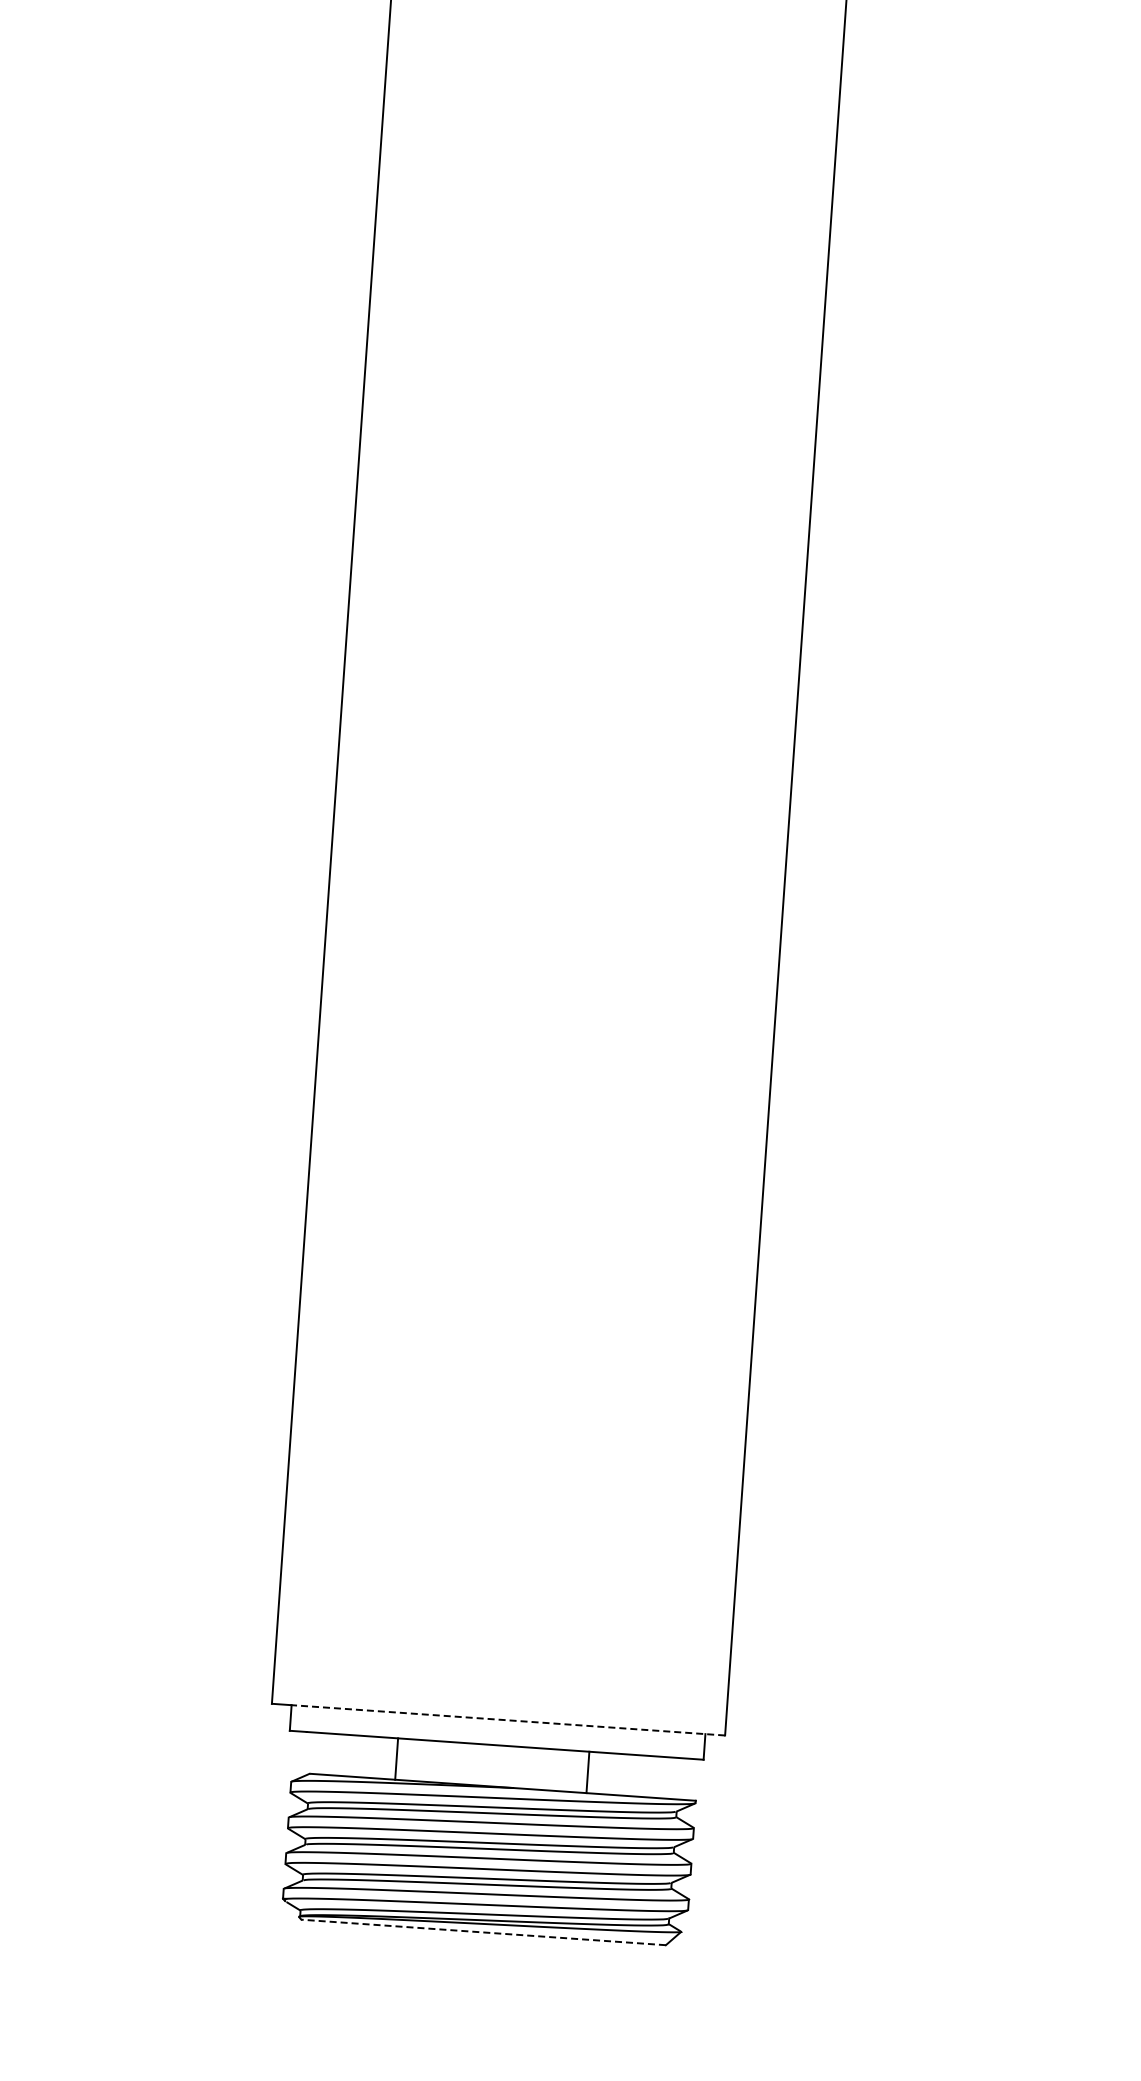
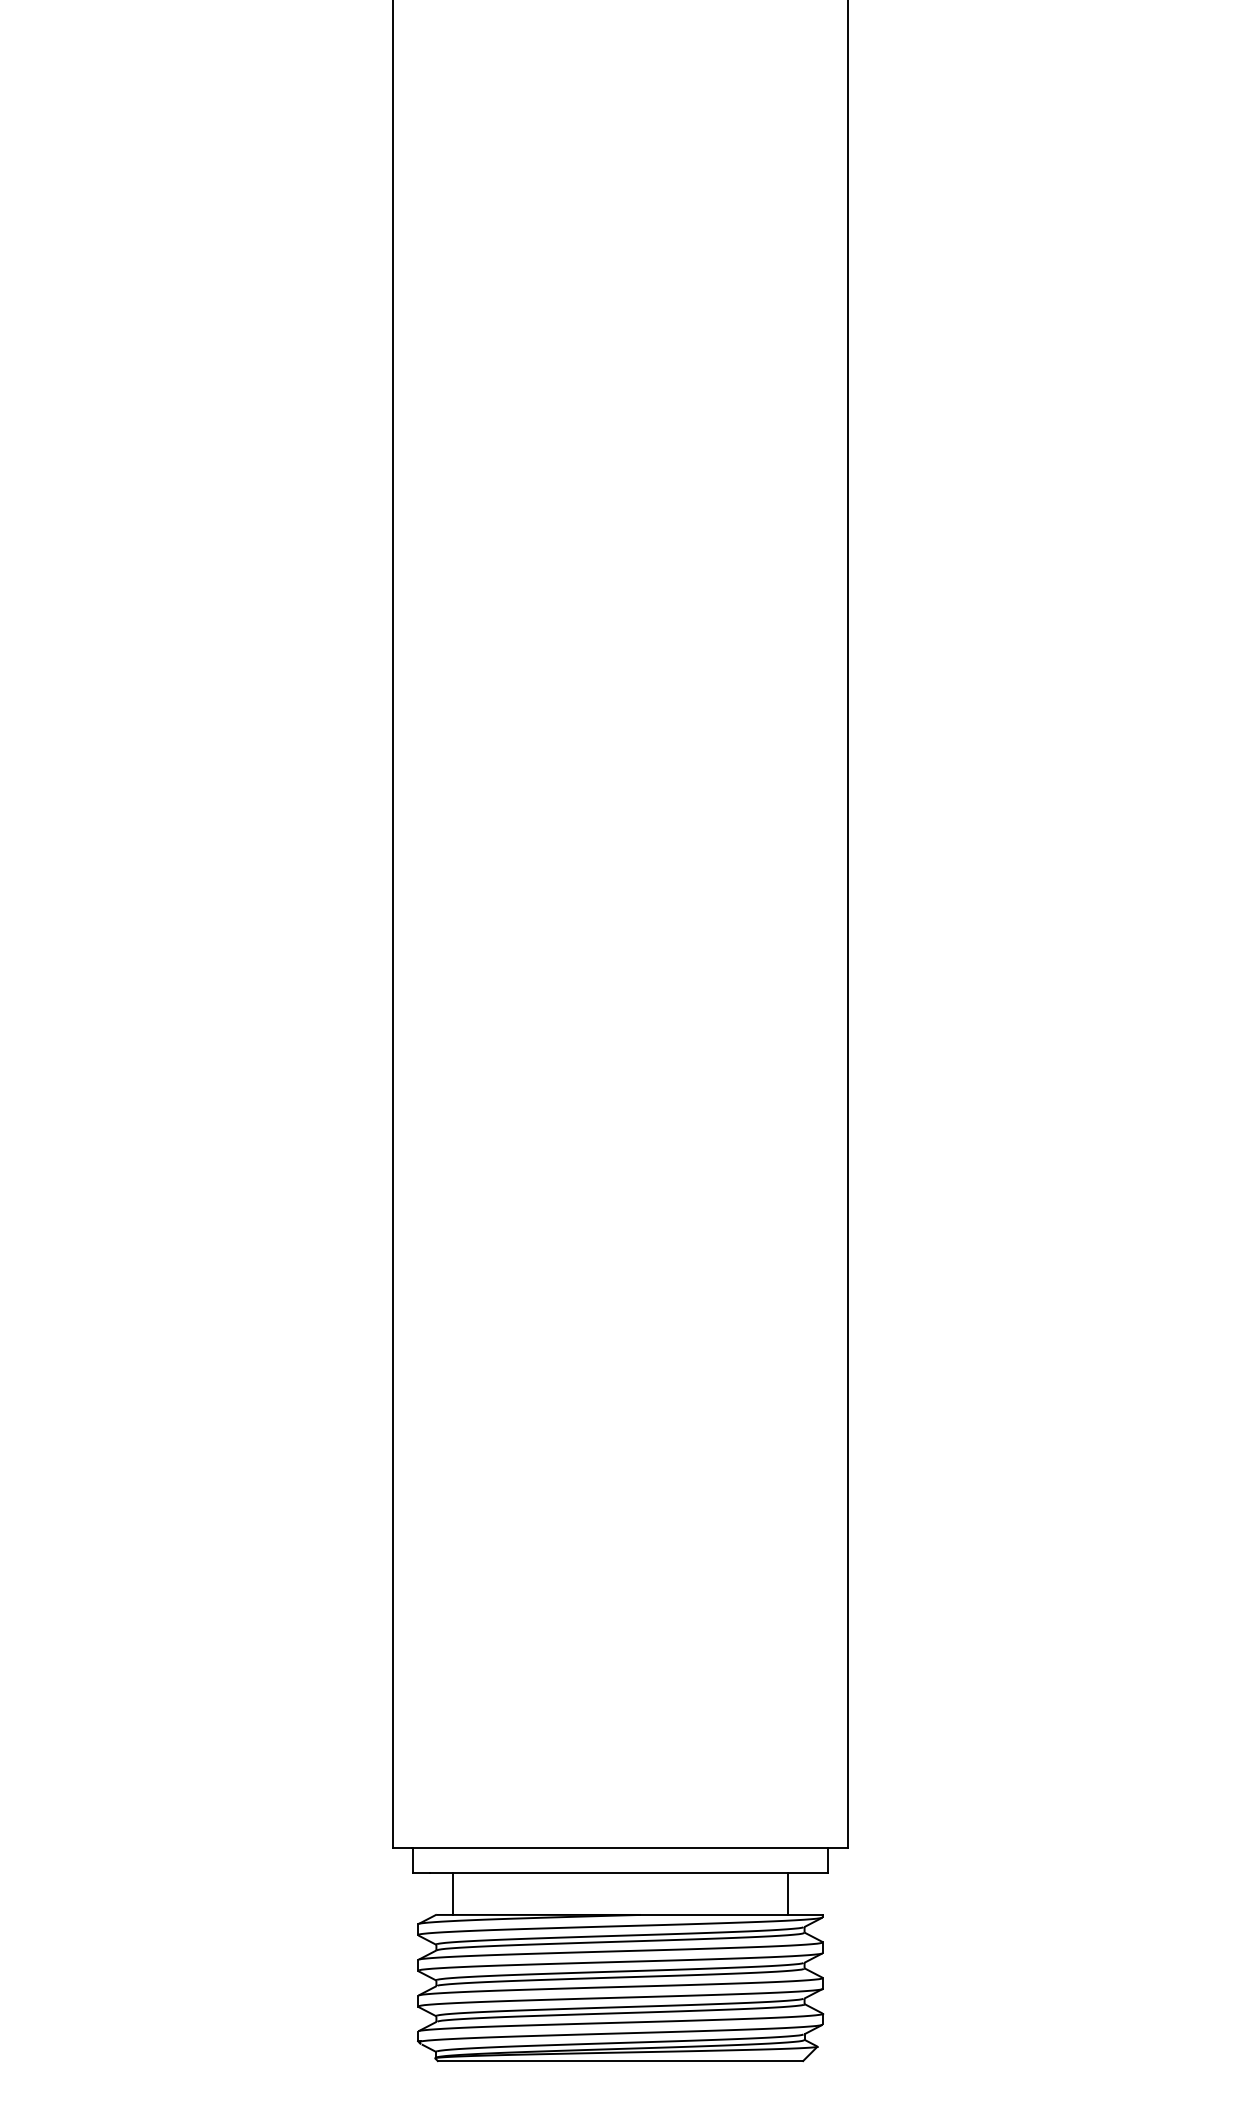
line: (507, 1719) -> (629, 1847), dashed -> solid
line: (396, 1758) -> (452, 1893), moved
line: (588, 1771) -> (788, 1893), moved
line: (483, 1932) -> (620, 2061), dashed -> solid

